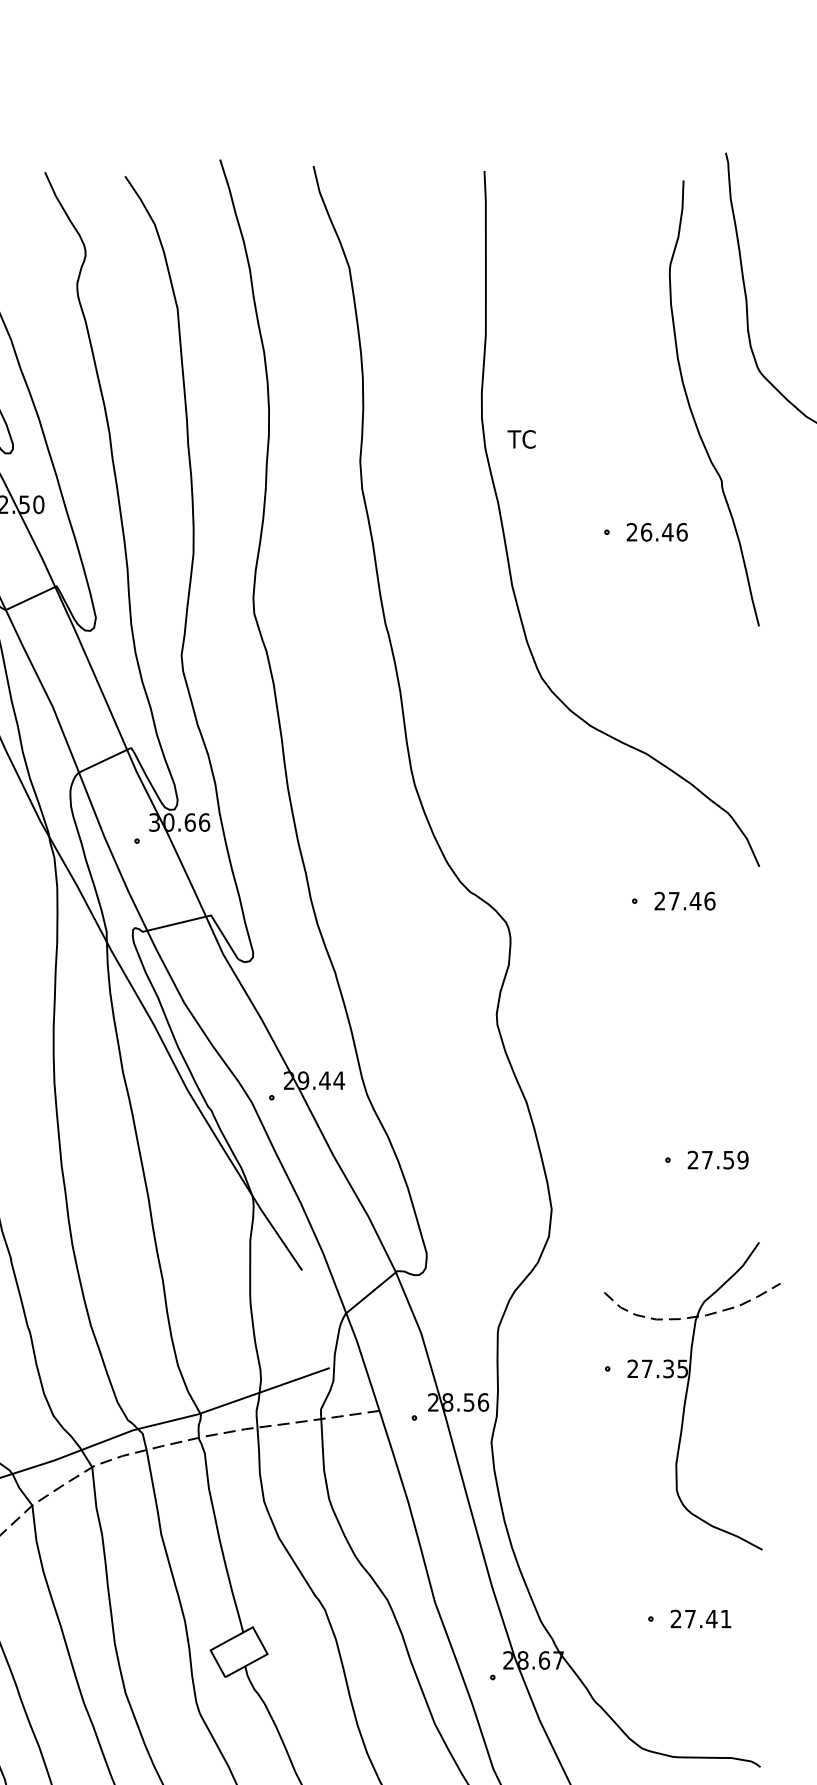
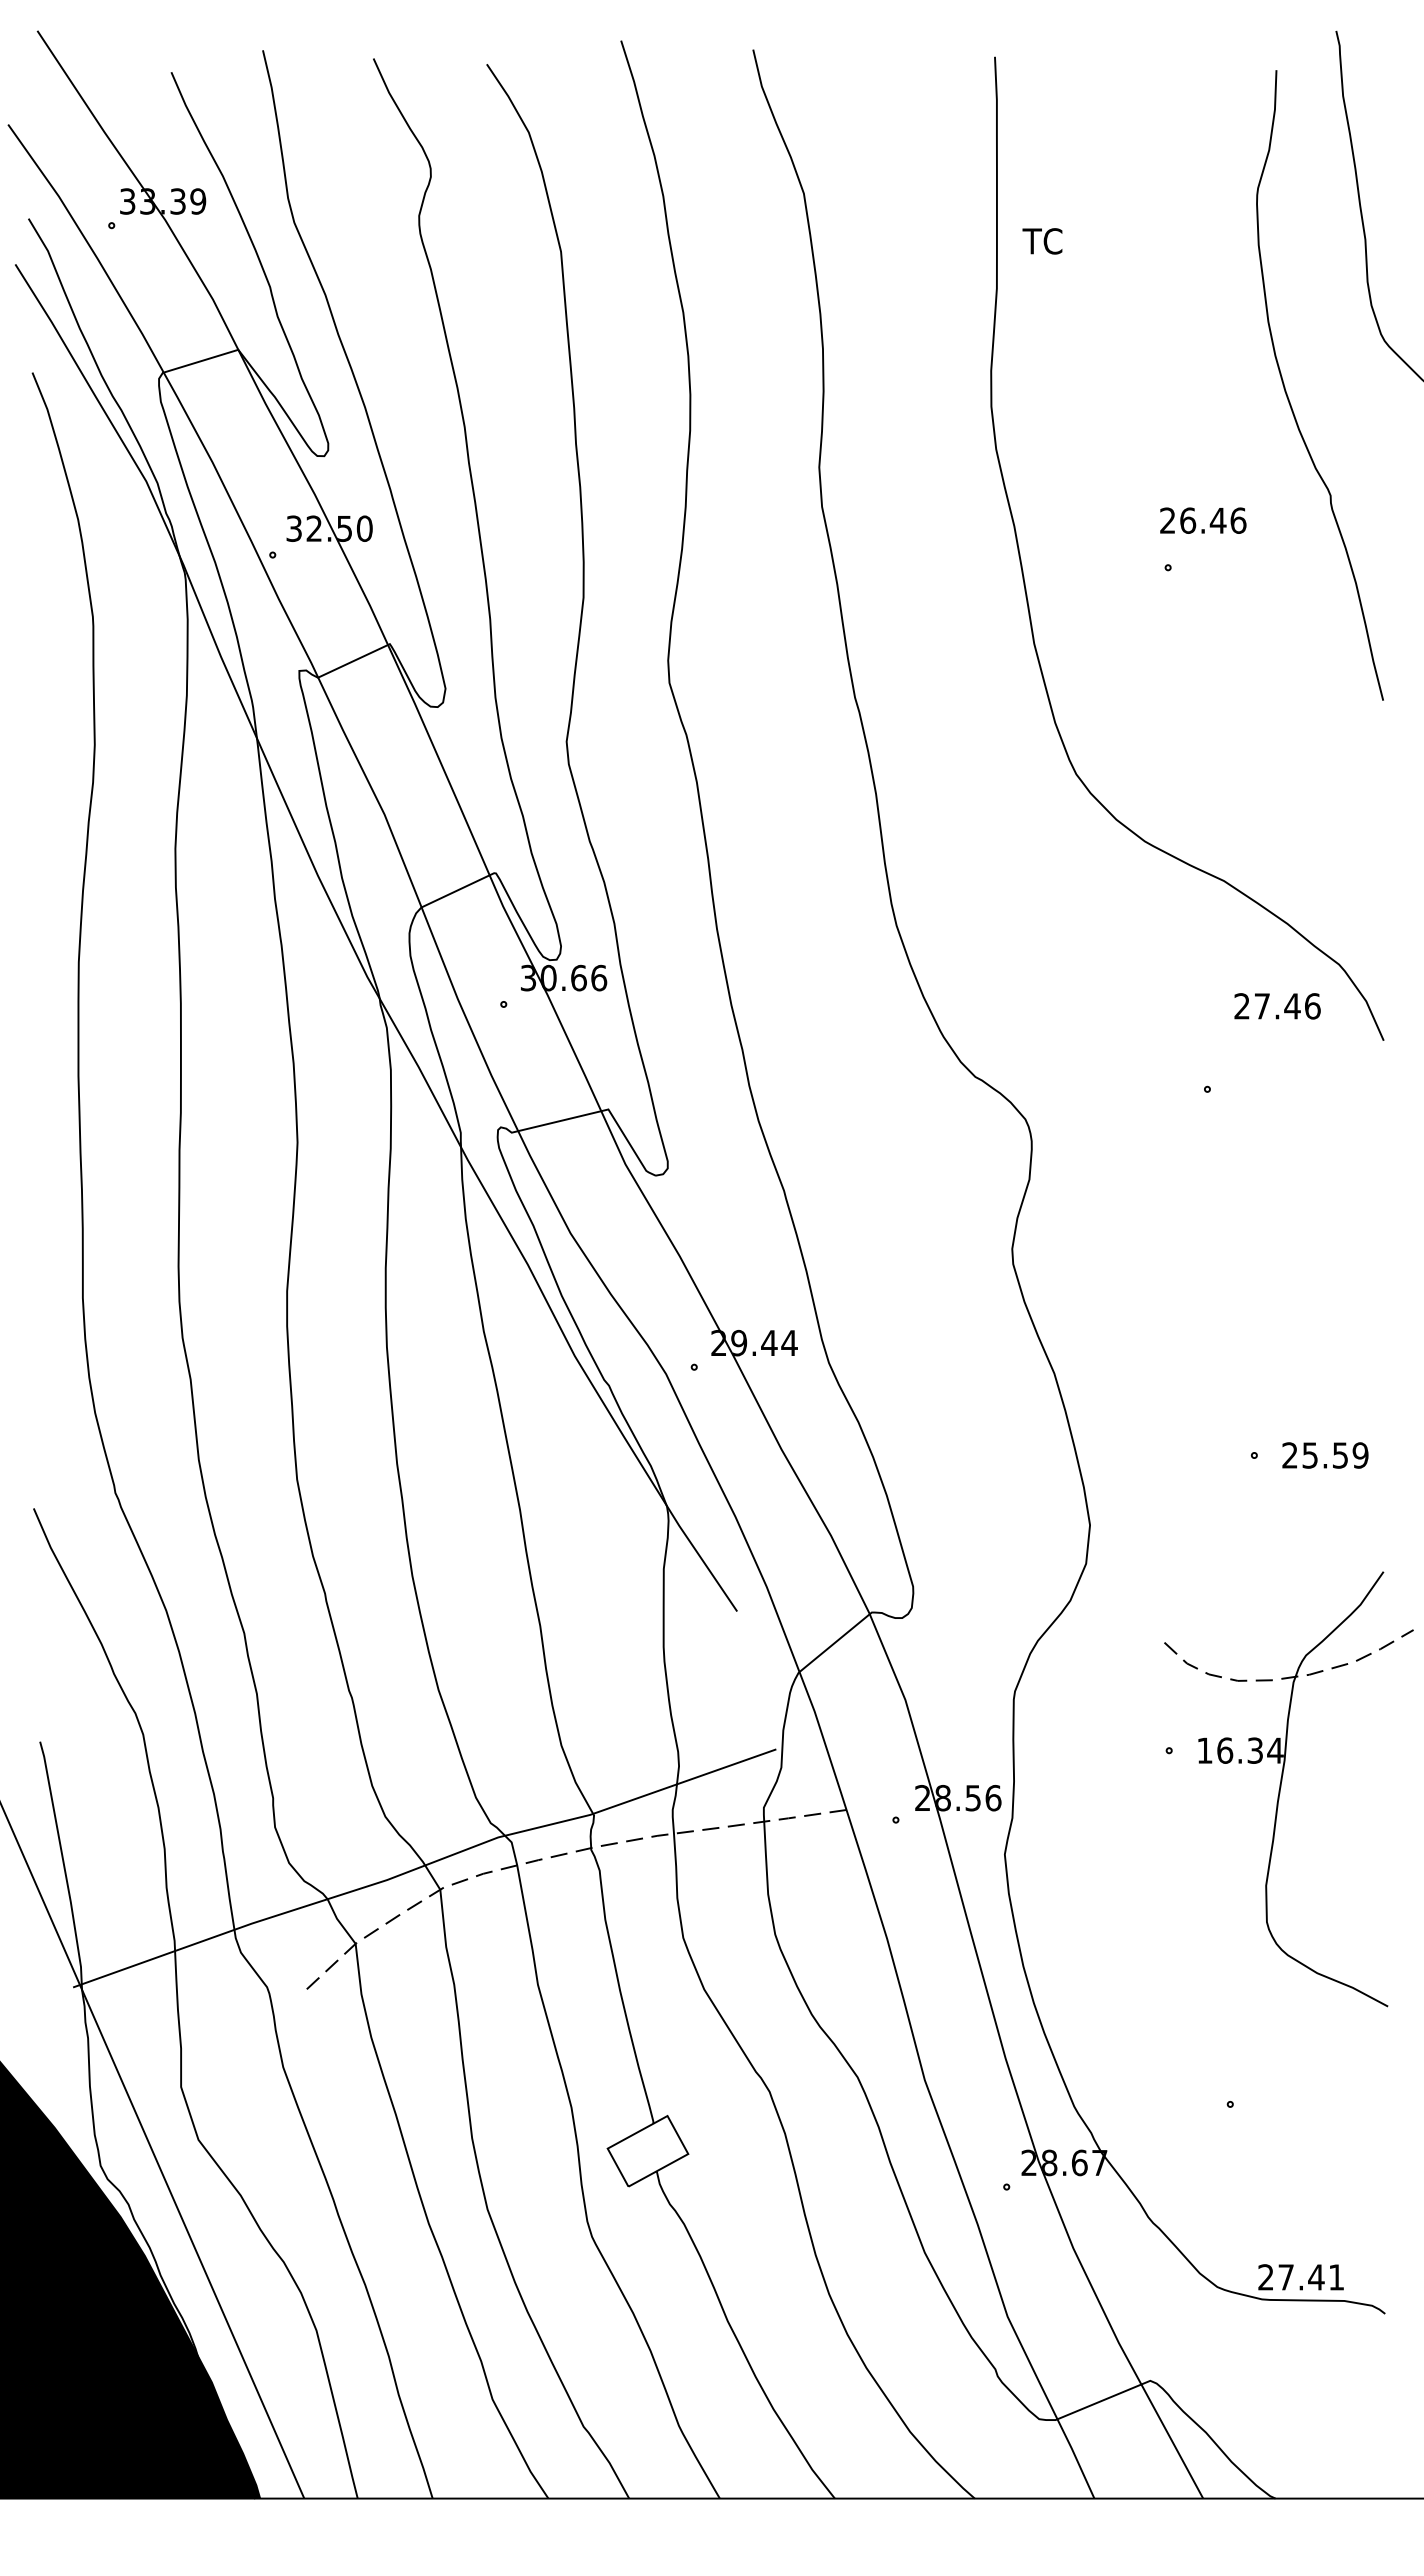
text: (521, 439) -> (1042, 241), moved
text: (657, 532) -> (1203, 520), moved
text: (685, 901) -> (1277, 1006), moved
text: (706, 1160) -> (1309, 1455), 27.59 -> 25.59
text: (658, 1368) -> (1240, 1750), 27.35 -> 16.34
text: (700, 1619) -> (1300, 2277), moved

